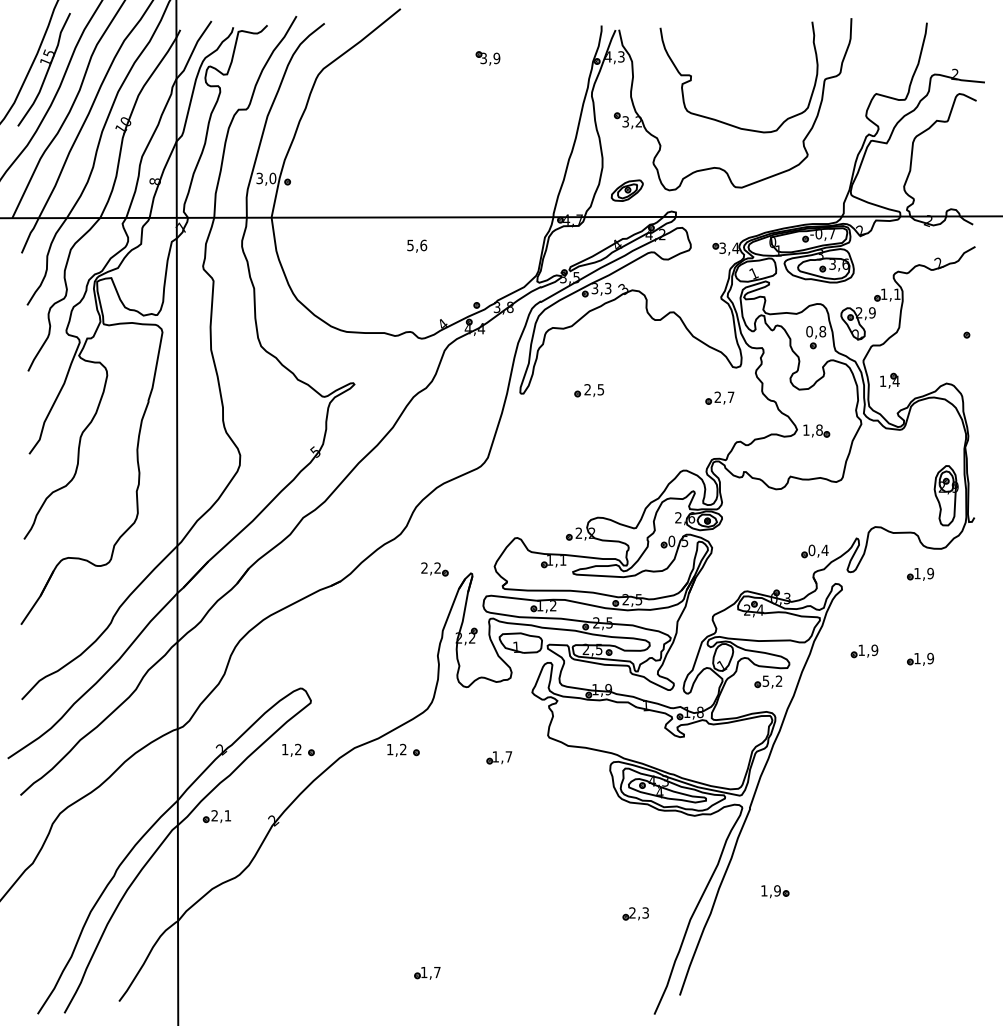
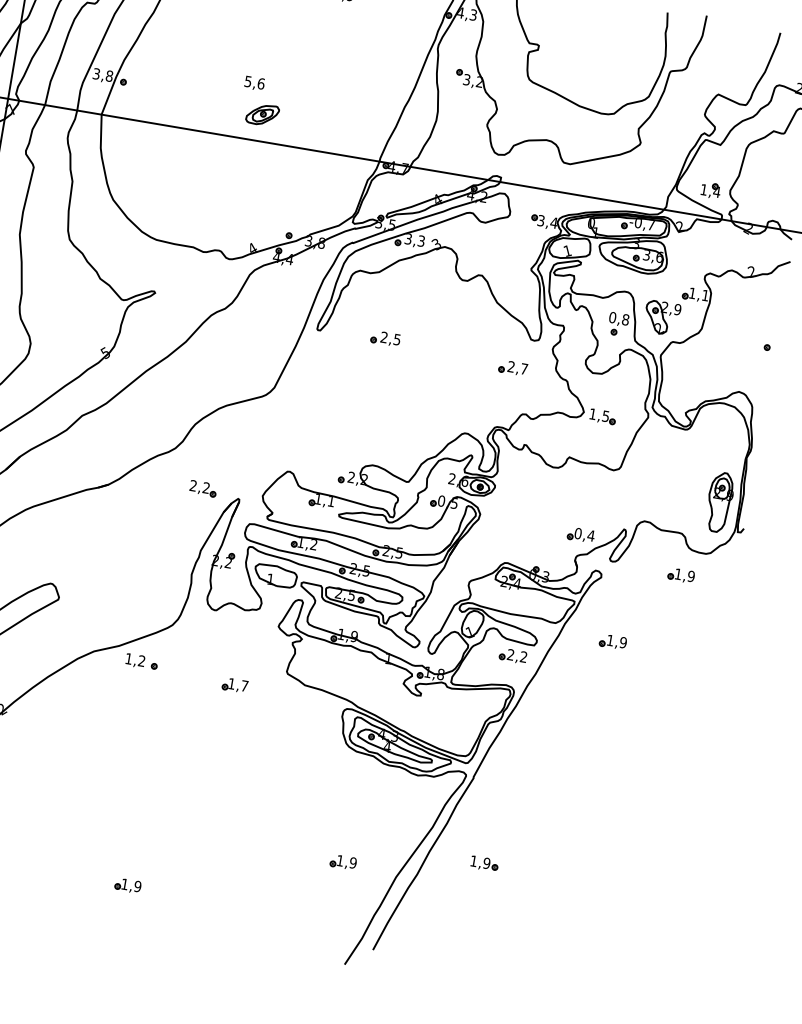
text: (272, 178) -> (109, 76), 3,0 -> 3,8
part: (626, 190) -> (261, 114), moved
text: (417, 245) -> (255, 82), moved
part: (889, 380) -> (710, 190), moved
text: (819, 429) -> (606, 415), 1,8 -> 1,5
part: (920, 658) -> (666, 658), removed
text: (765, 680) -> (510, 654), 5,2 -> 2,2
part: (298, 749) -> (38, 643), removed
text: (639, 912) -> (347, 861), 2,3 -> 1,9
text: (436, 972) -> (137, 886), 1,7 -> 1,9

